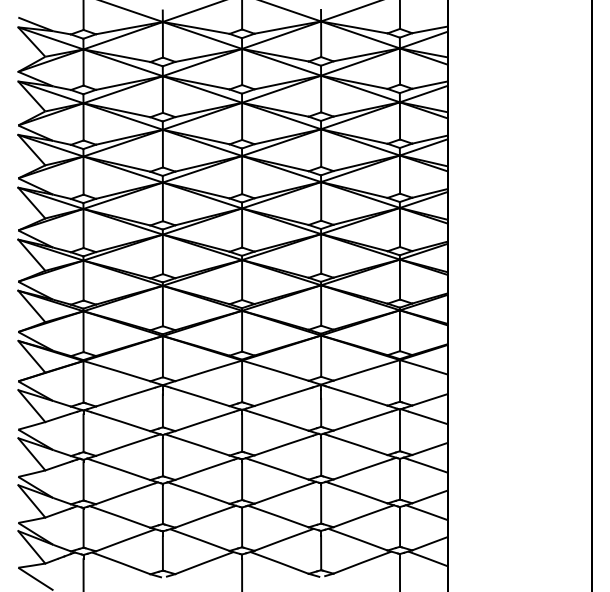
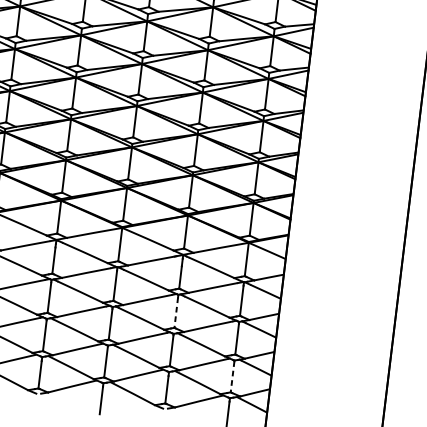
line: (321, 456) -> (176, 312), solid -> dashed
line: (399, 527) -> (232, 376), solid -> dashed

